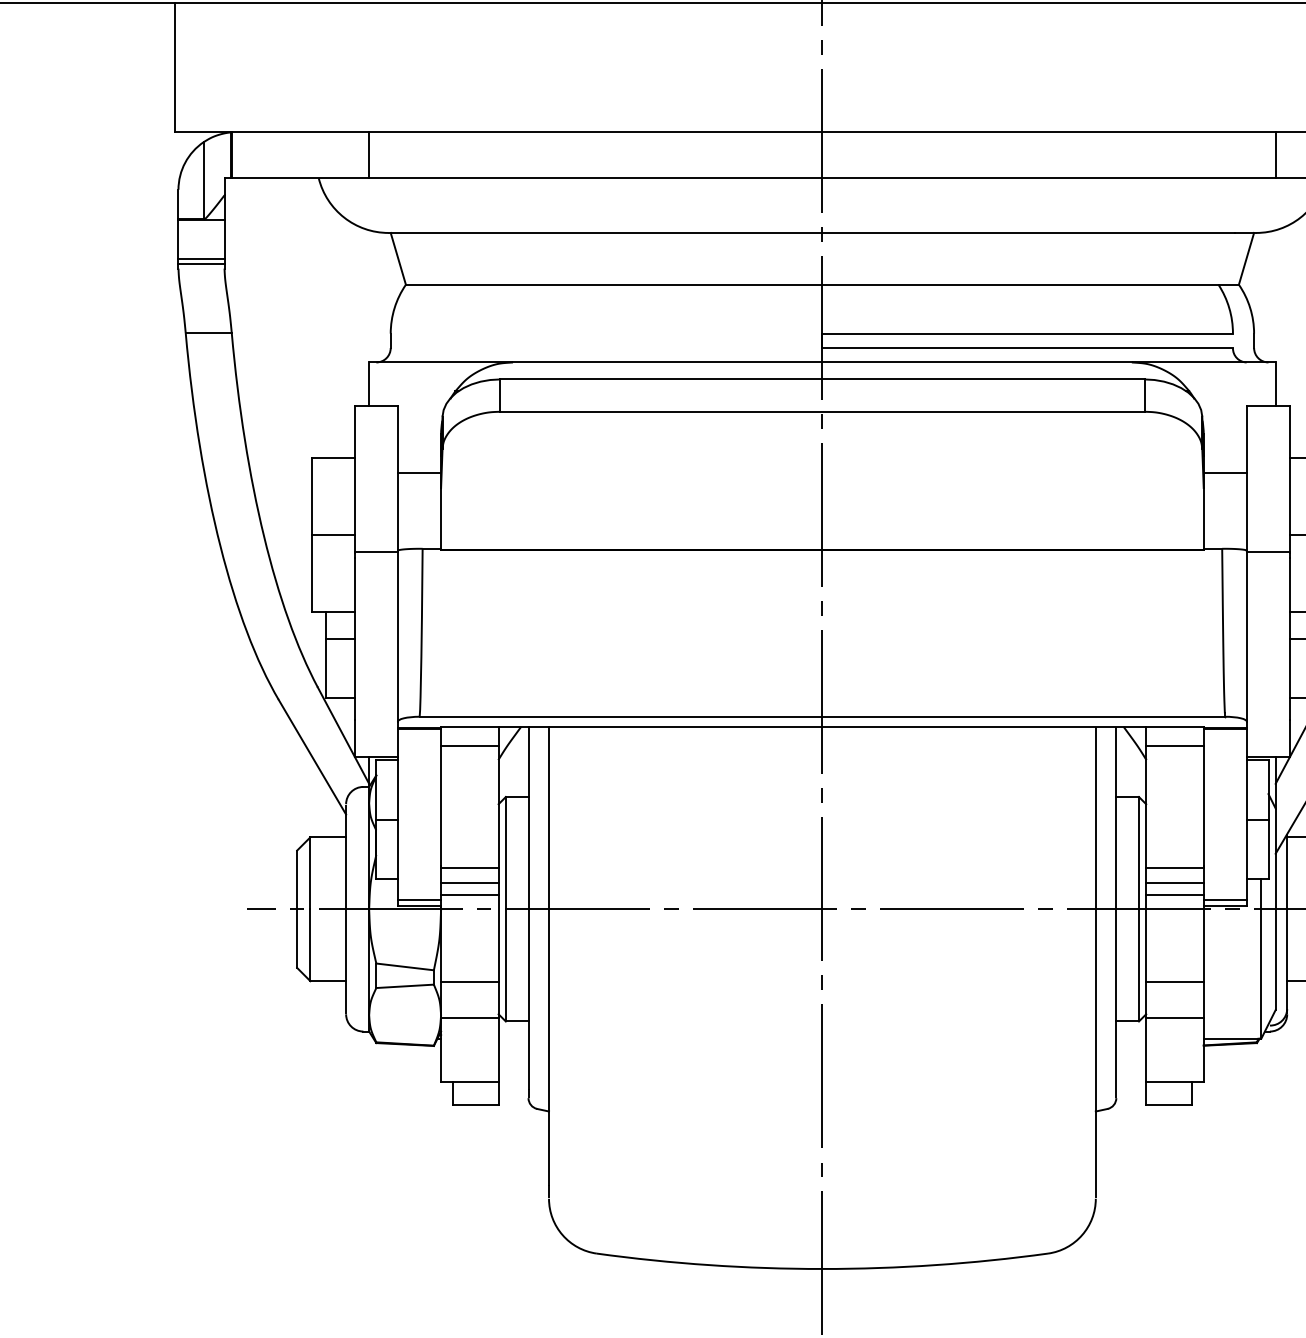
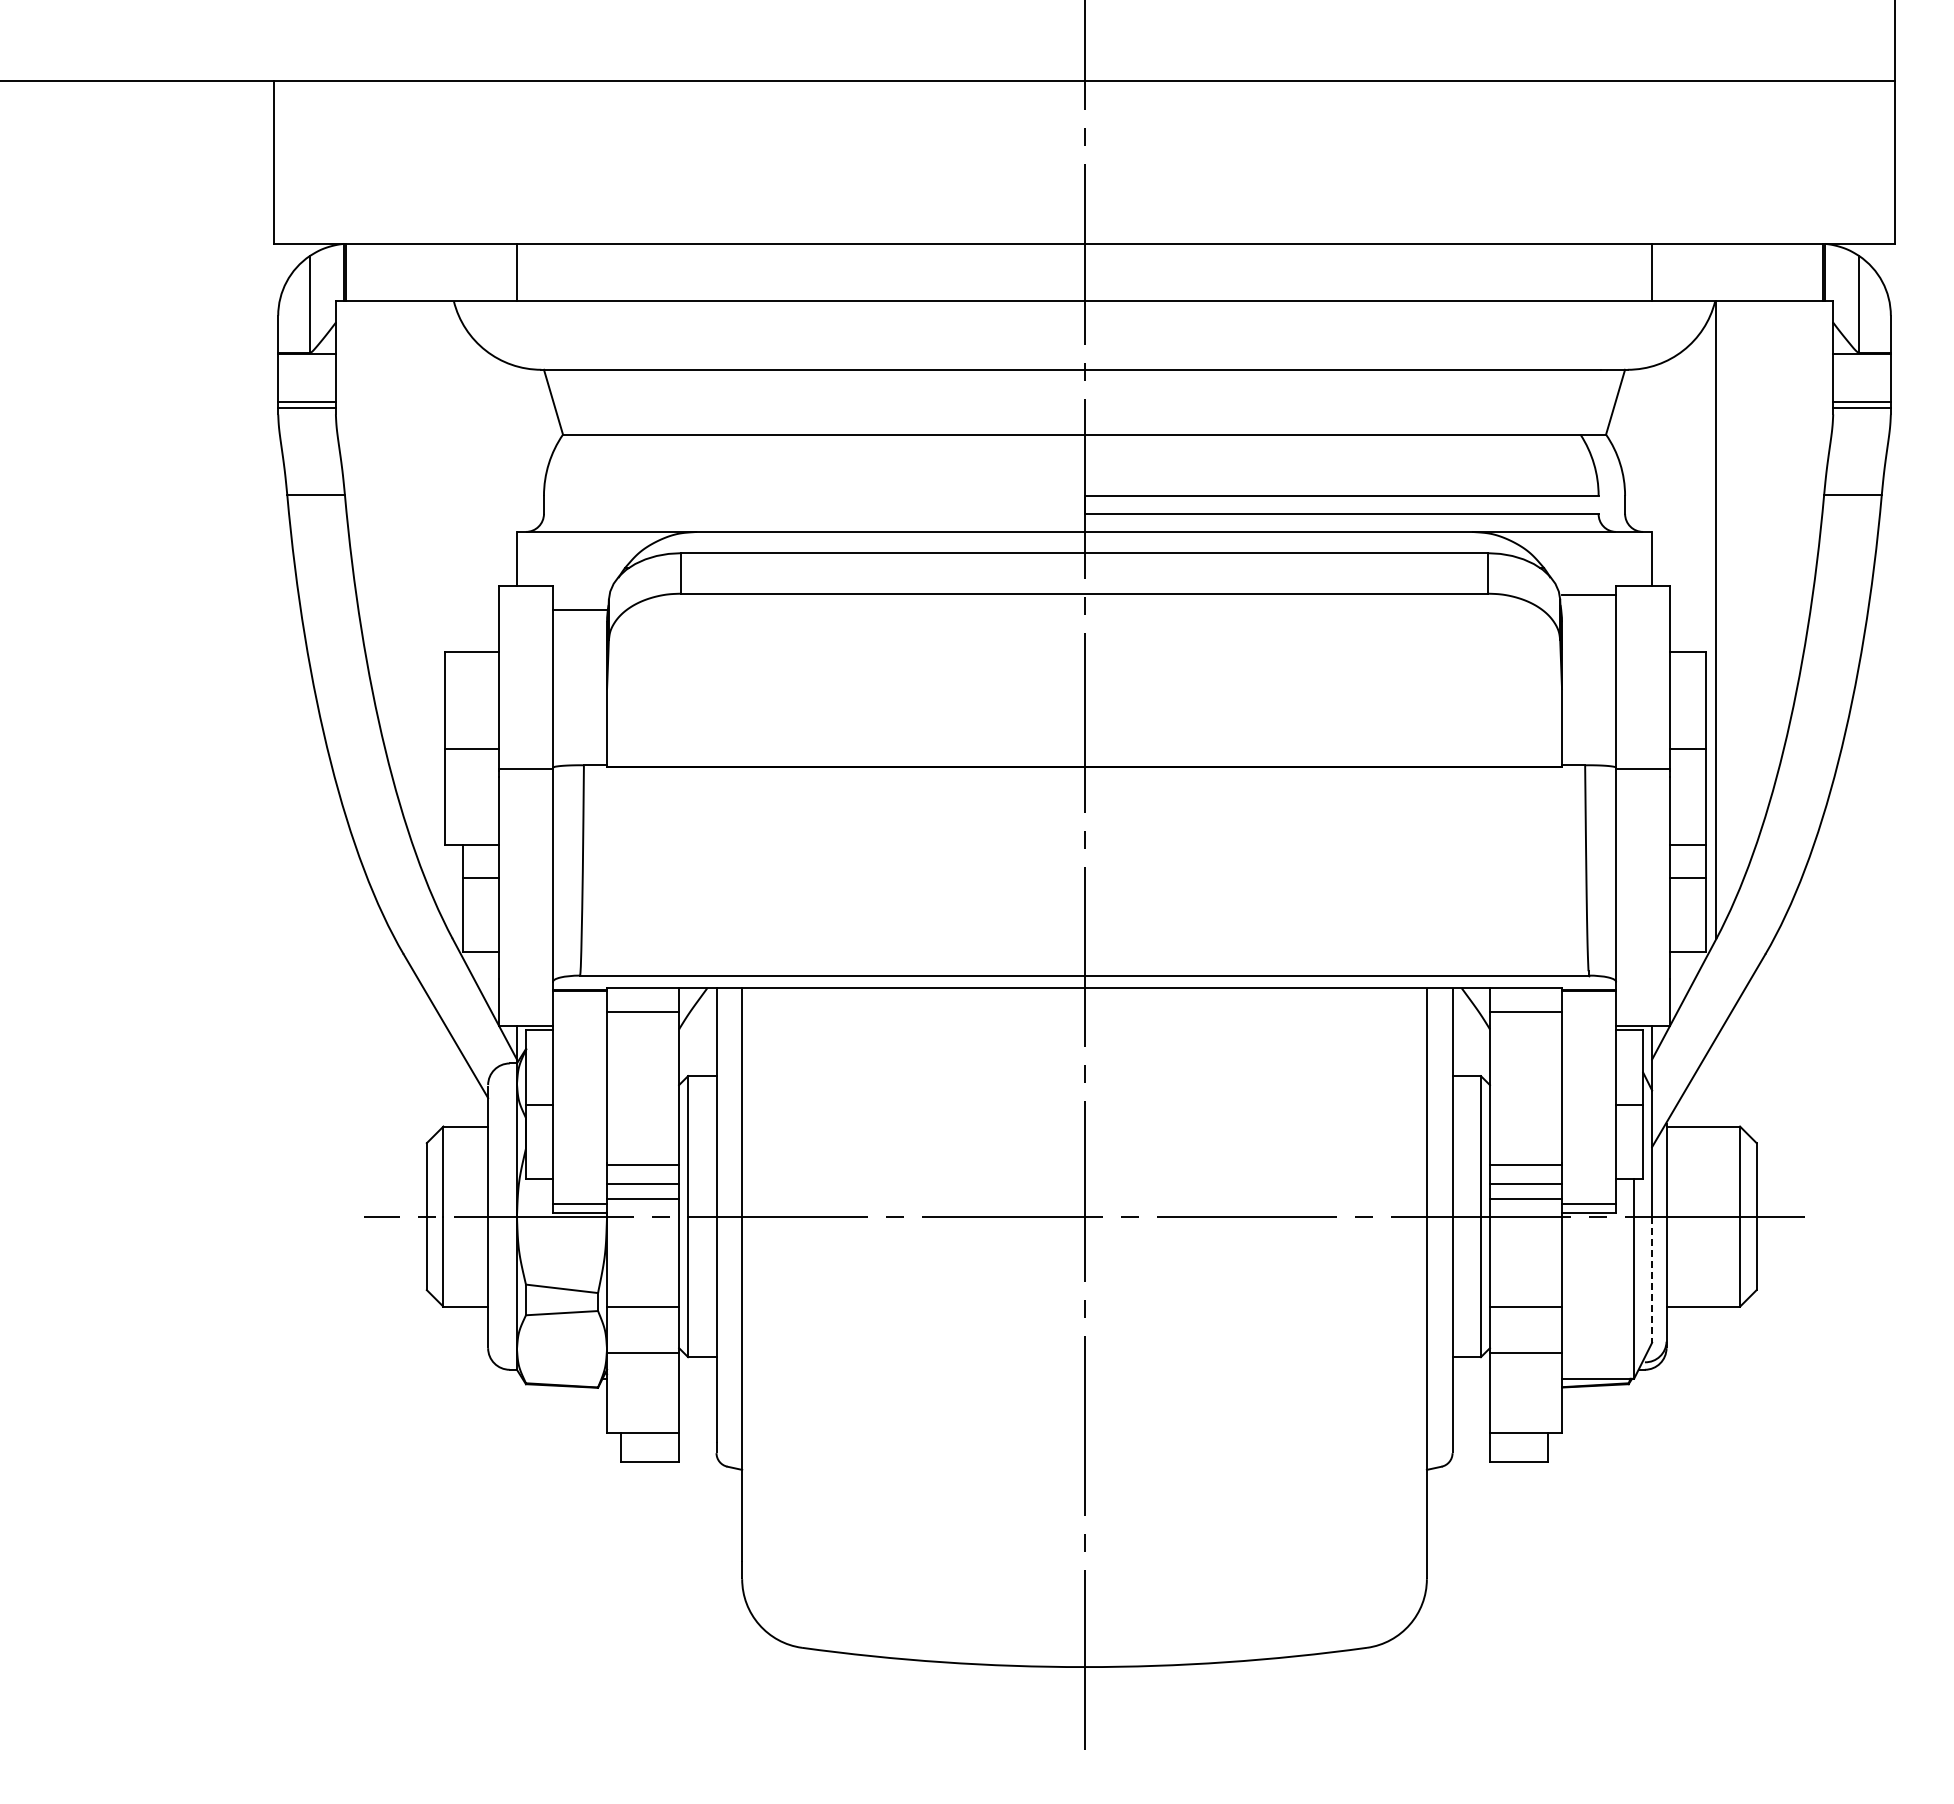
line: (419, 473) -> (580, 610), moved
line: (1225, 473) -> (1589, 595), moved
line: (1275, 960) -> (1652, 1280), solid -> dashed

